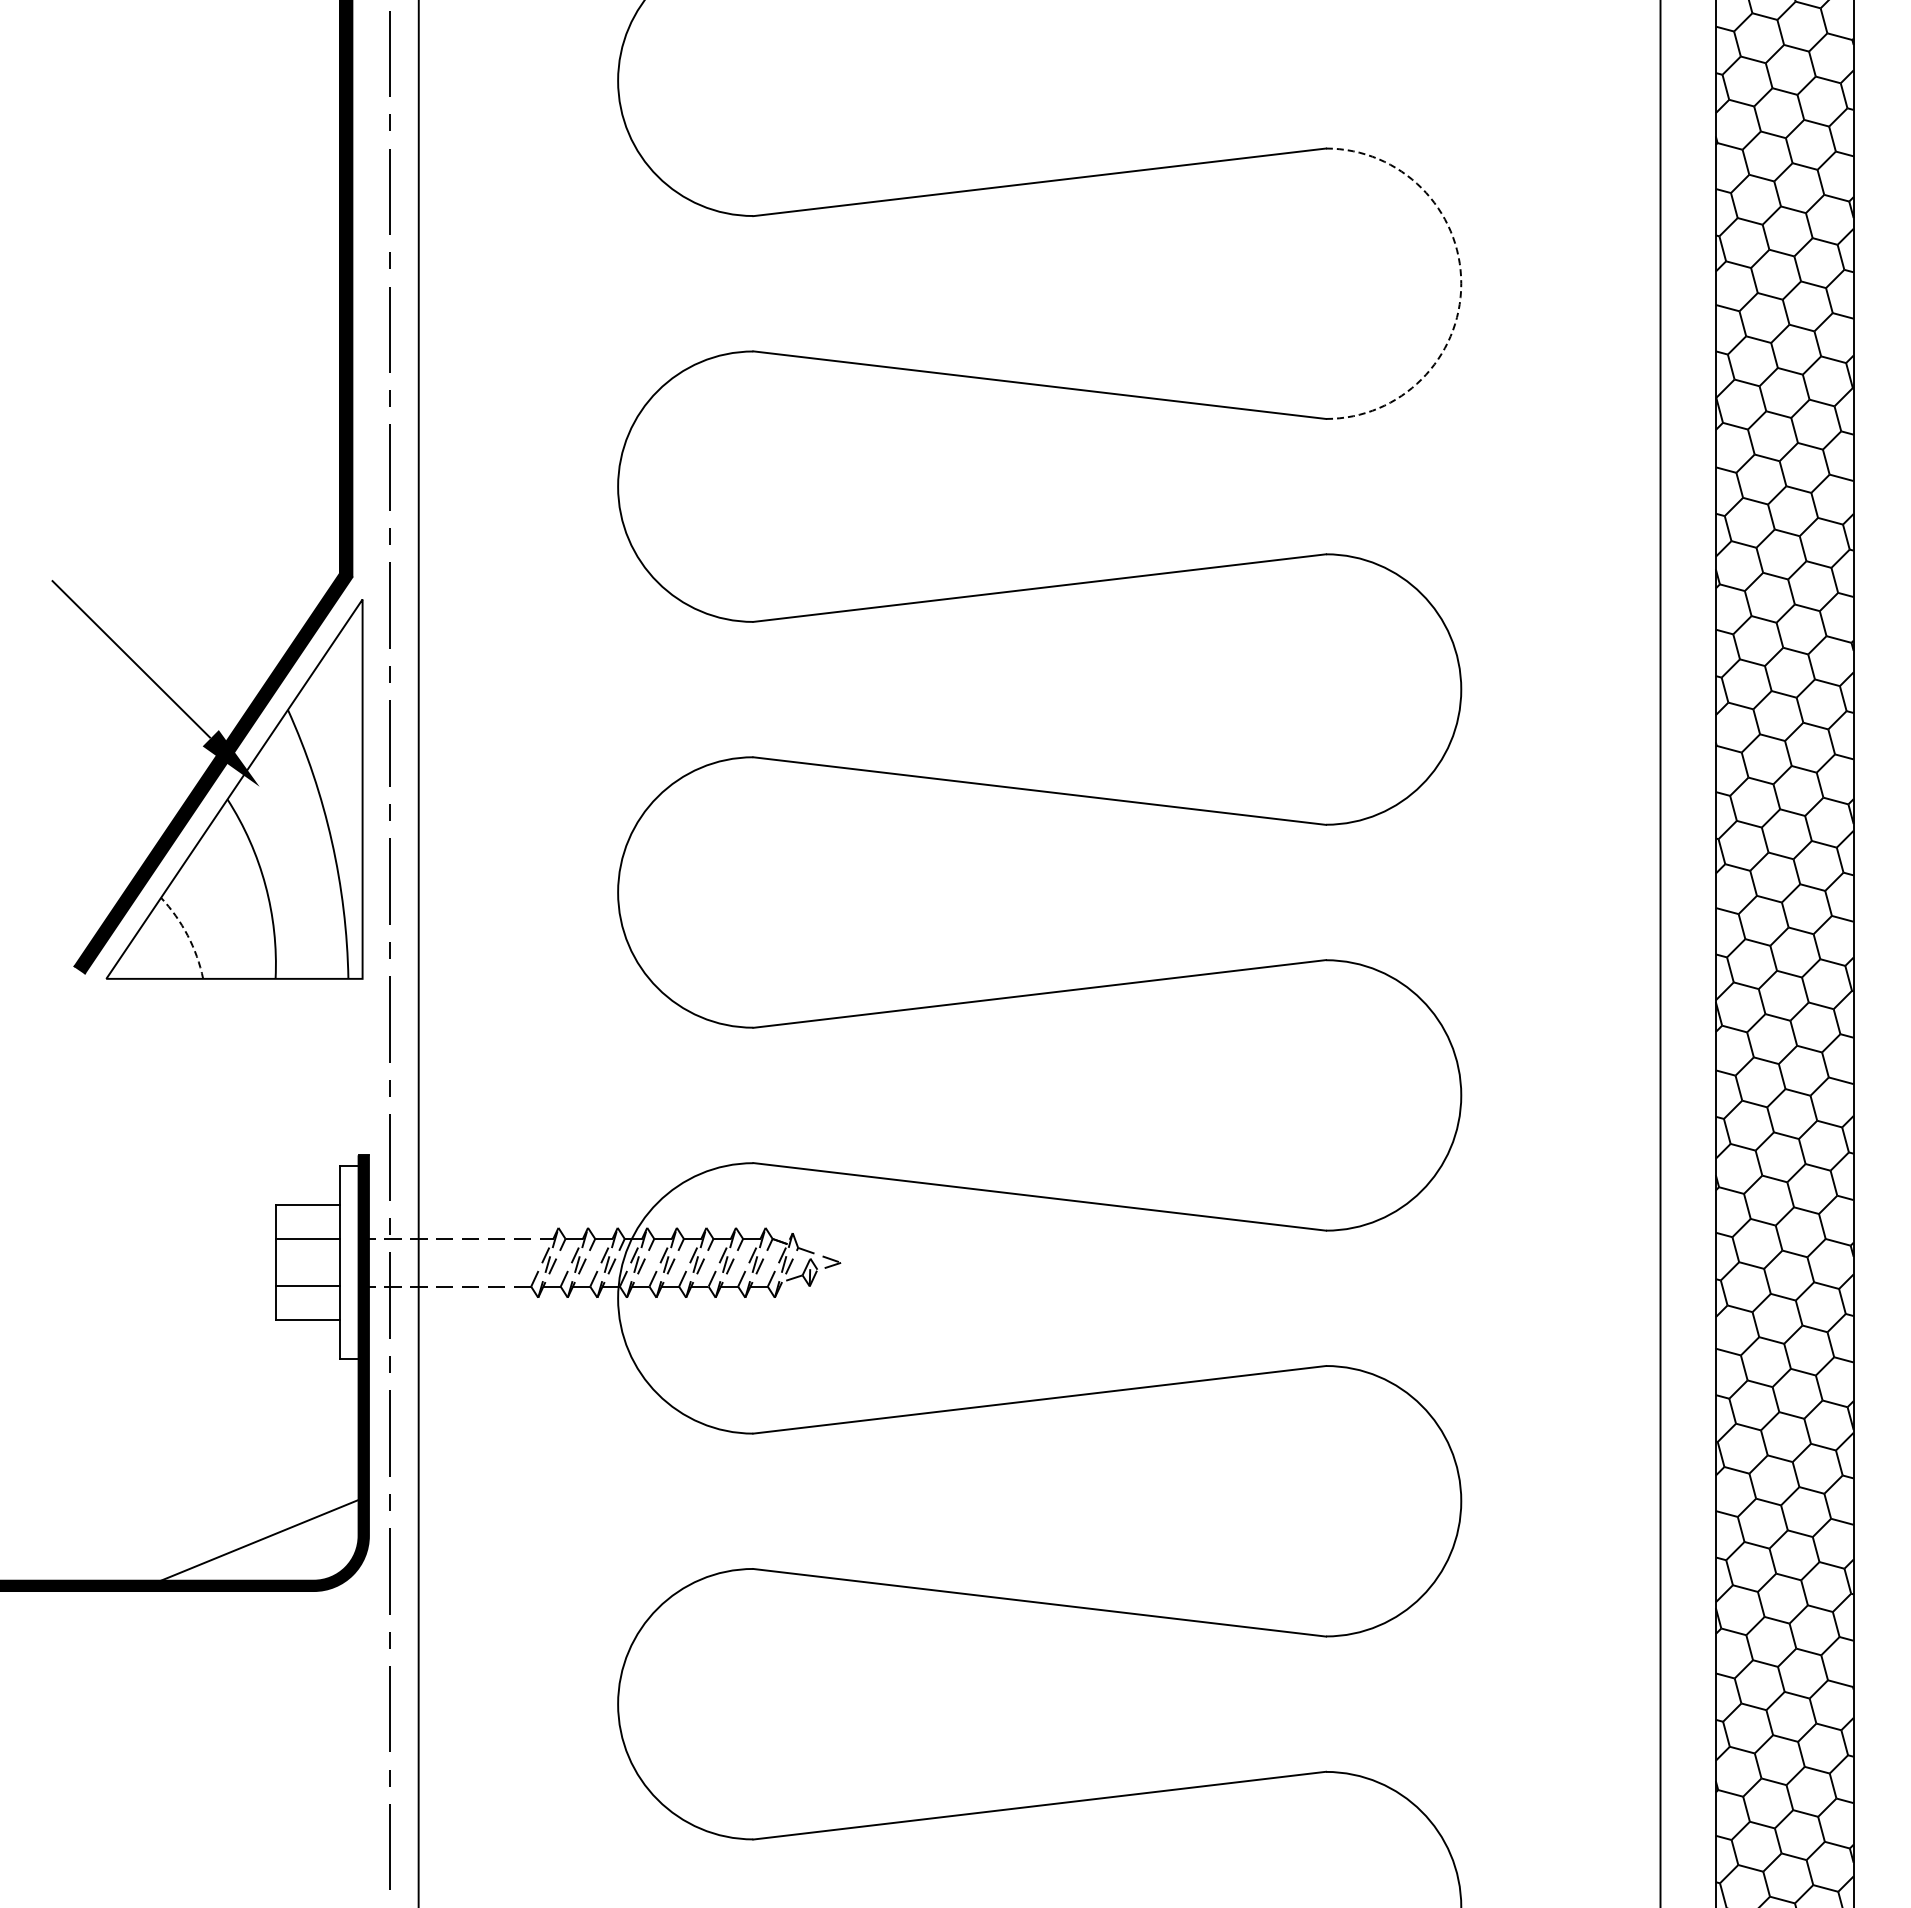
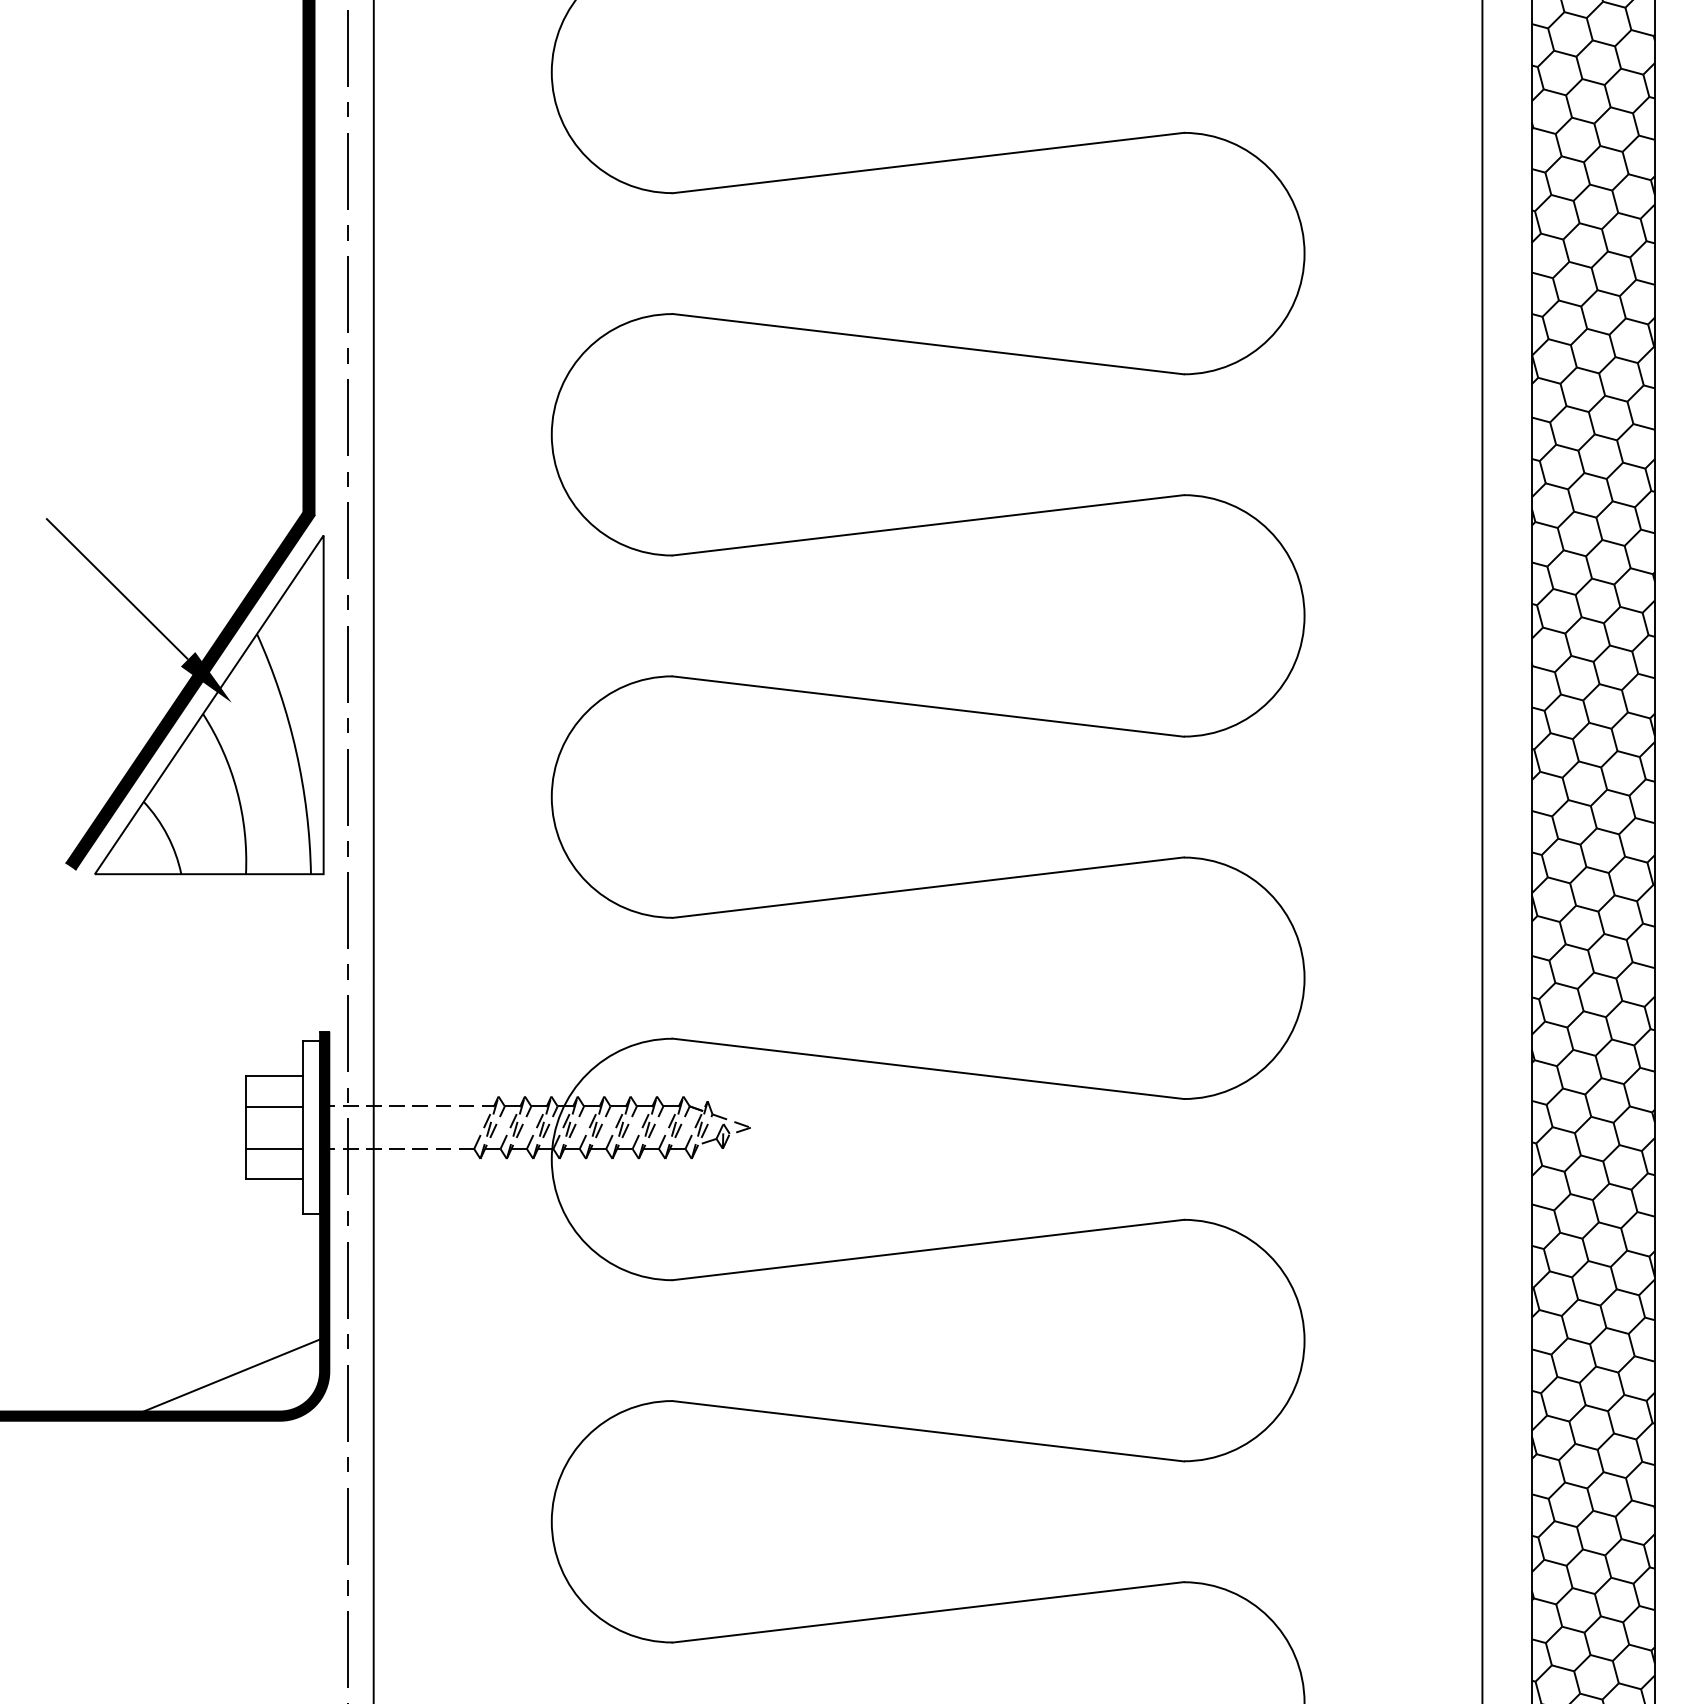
arc: (1461, 283) -> (1304, 253), dashed -> solid
arc: (187, 935) -> (167, 835), dashed -> solid

